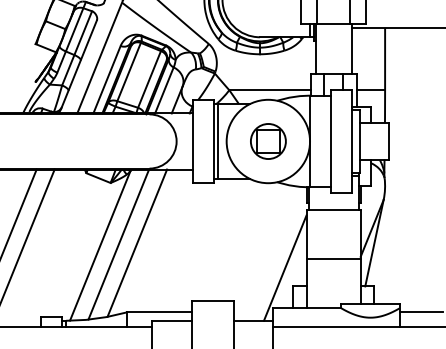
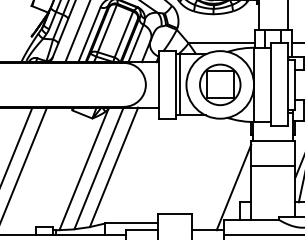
part: (268, 141) -> (220, 84), size x1.43
line: (333, 259) -> (273, 166), moved

